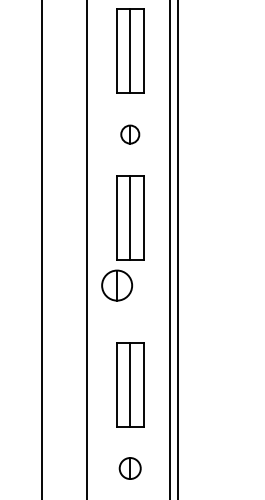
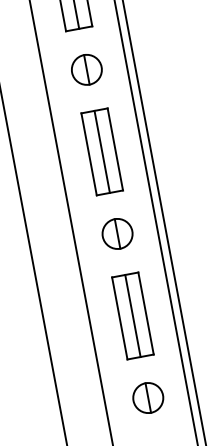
part: (130, 134) -> (87, 69), size x1.67
part: (117, 285) -> (117, 233), moved
part: (130, 468) -> (148, 397), size x1.43

